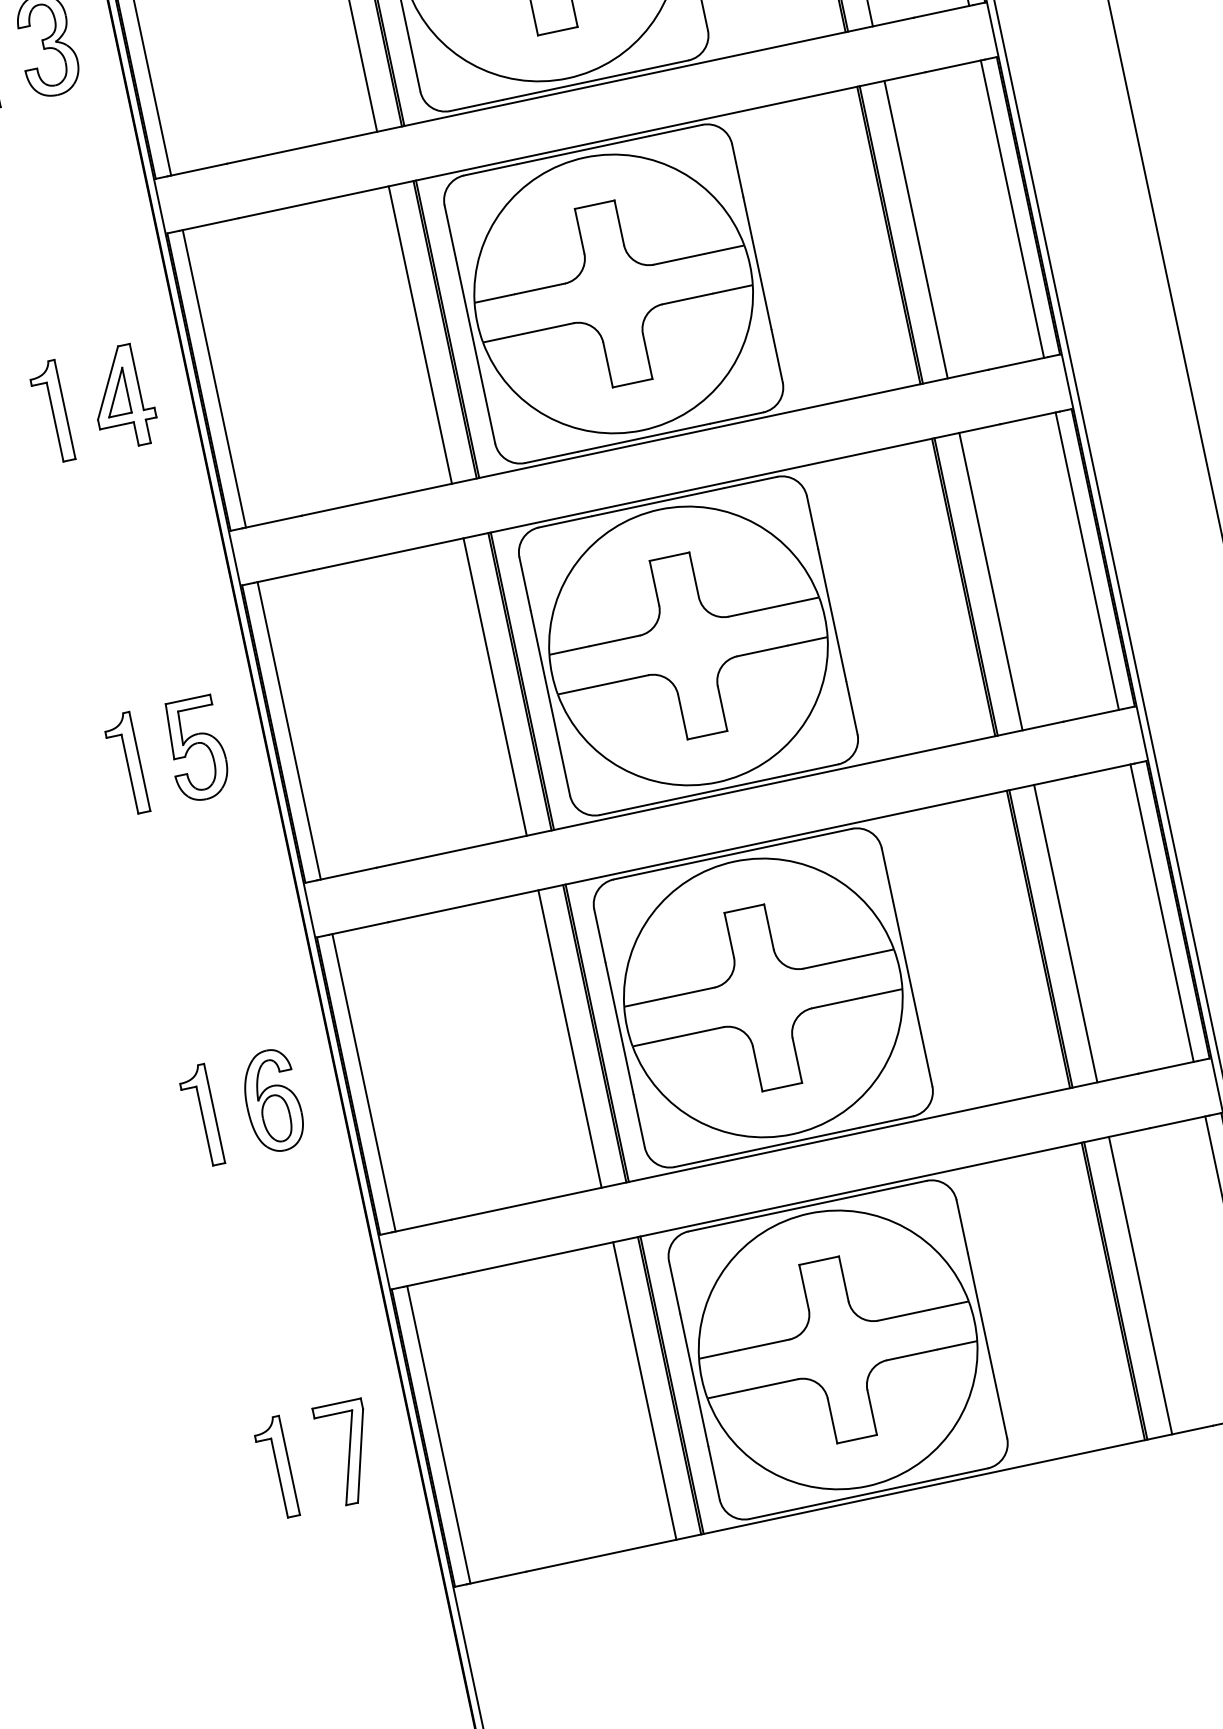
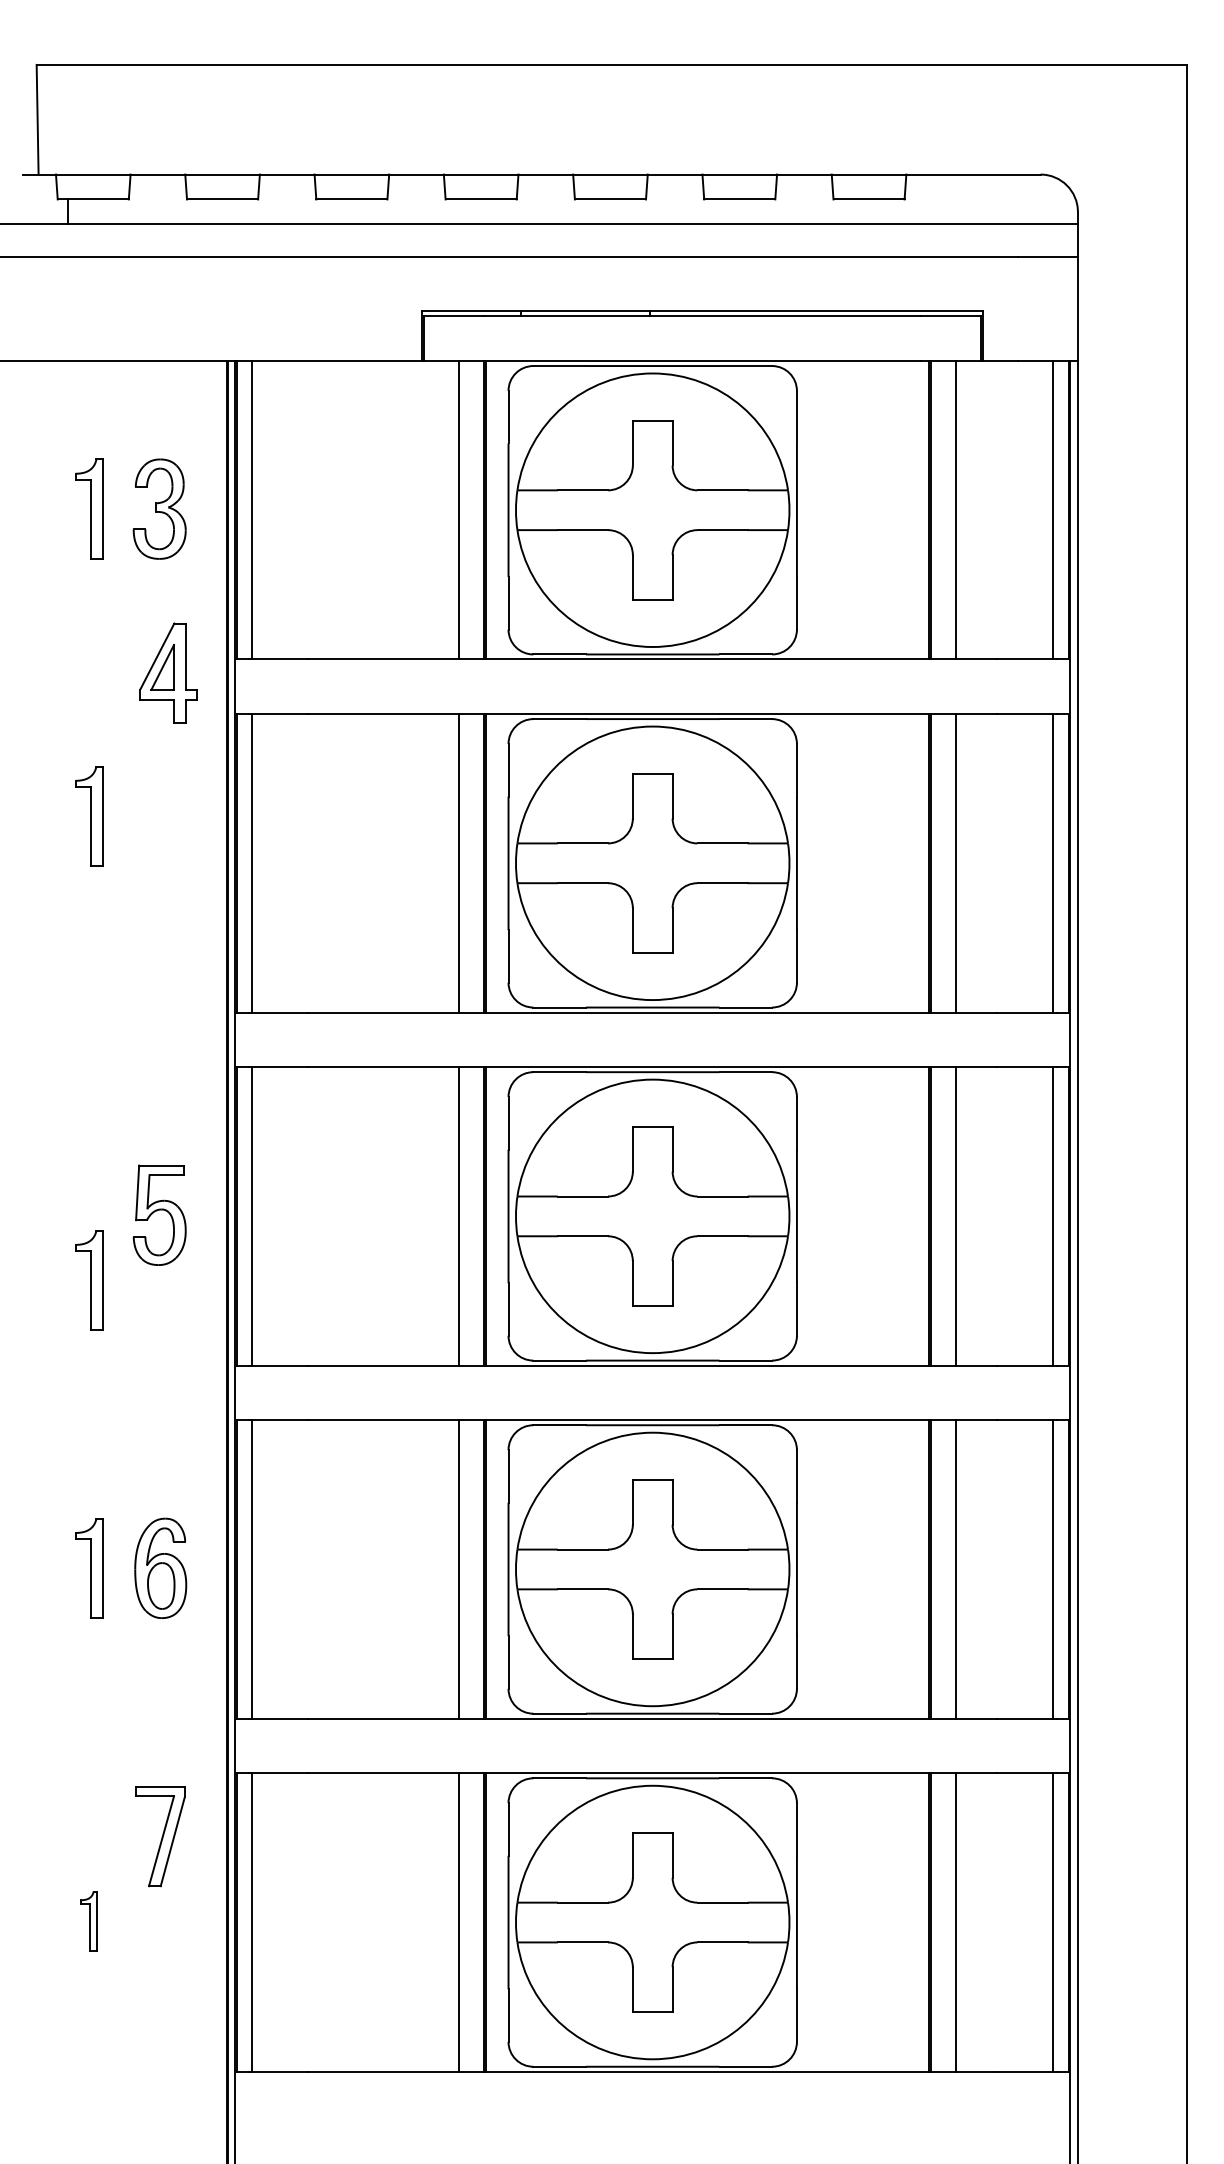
part: (122, 396) -> (168, 672), moved
part: (52, 412) -> (89, 816), moved
part: (126, 764) -> (89, 1280), moved
part: (347, 1453) -> (160, 1836), moved
part: (276, 1468) -> (89, 1921), size x0.6

